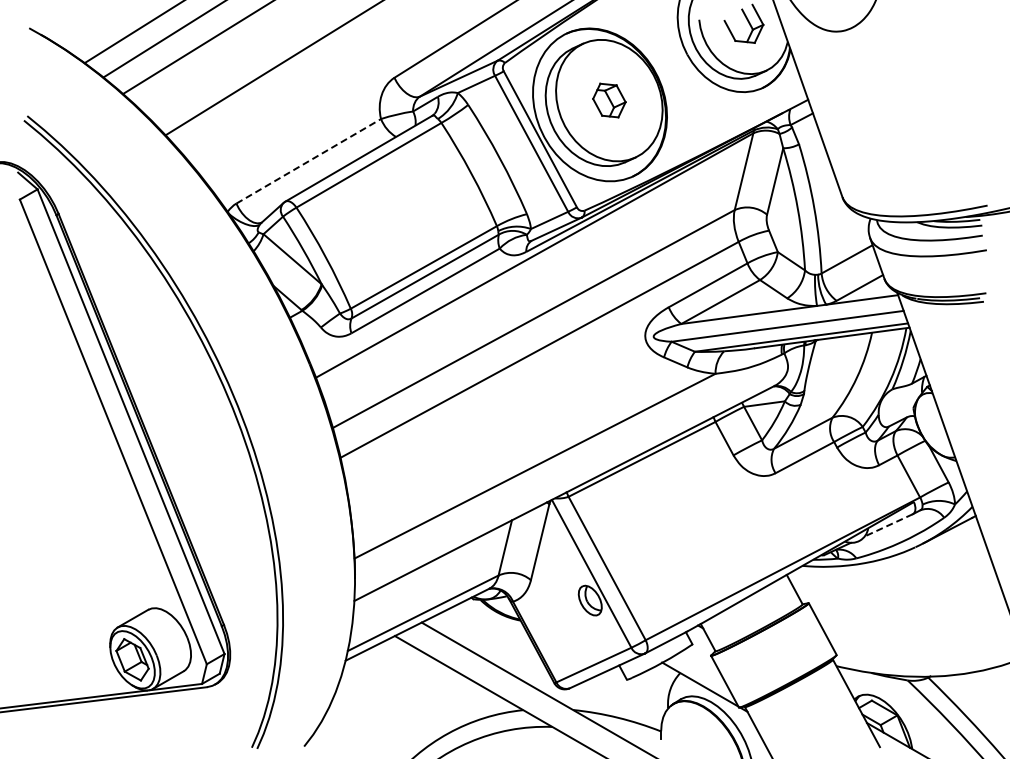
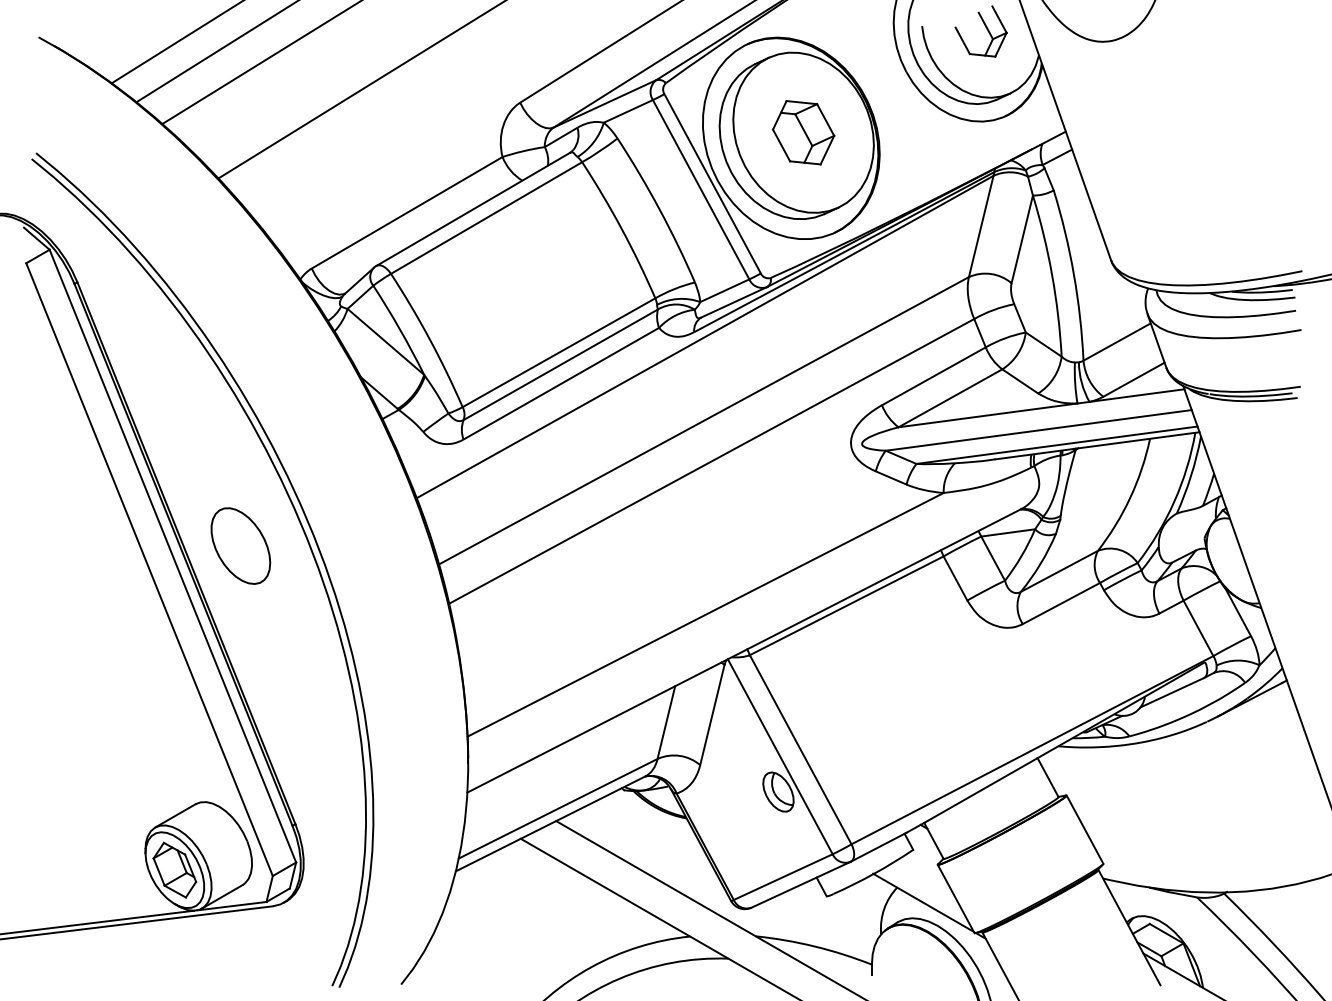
part: (609, 100) -> (803, 132), size x1.43
line: (308, 161) -> (406, 213), dashed -> solid
part: (182, 413) -> (240, 545), added
line: (888, 525) -> (1171, 693), dashed -> solid

